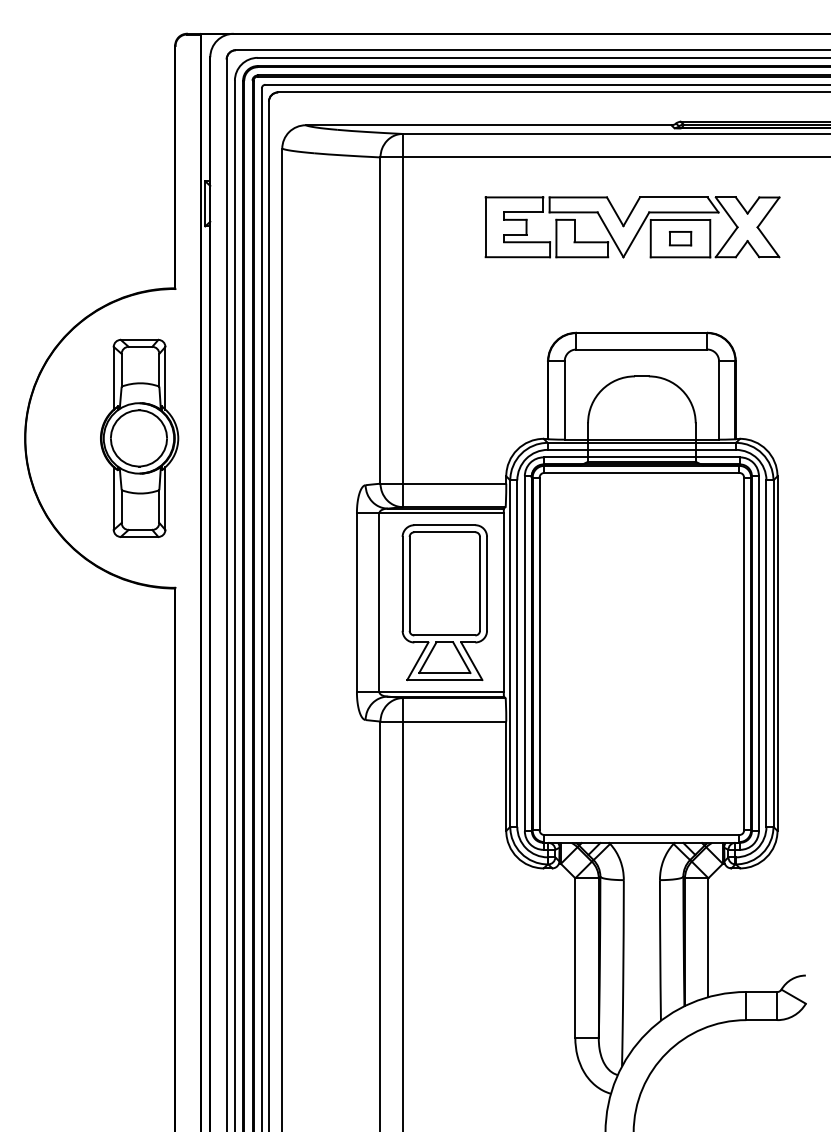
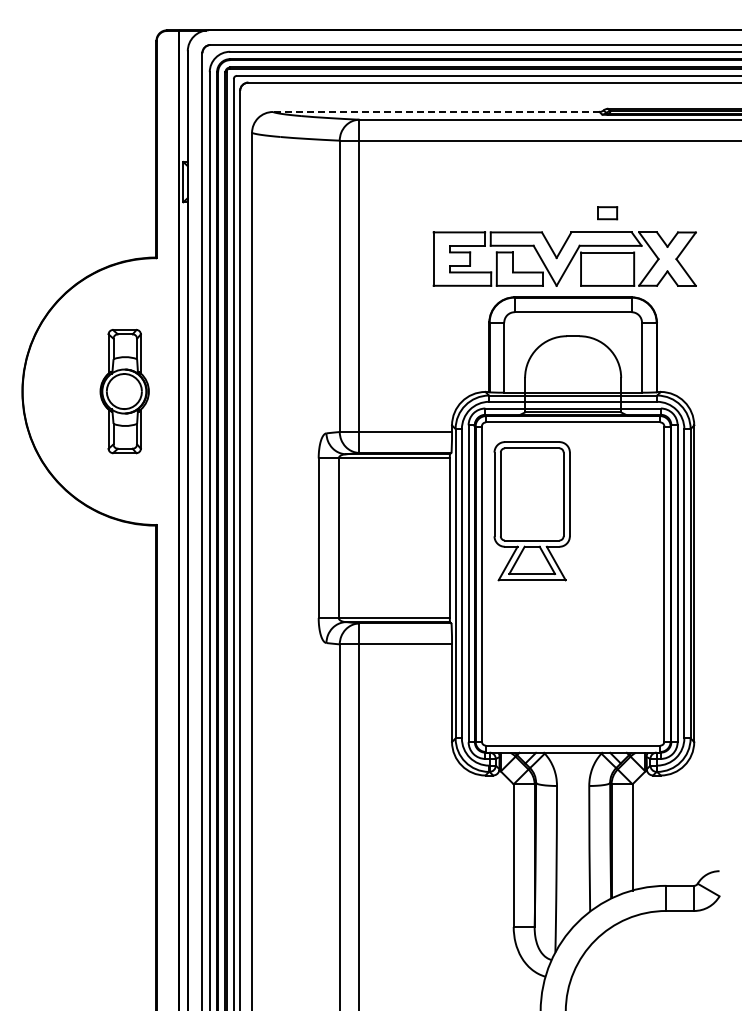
line: (487, 125) -> (435, 112), solid -> dashed
part: (632, 226) -> (564, 258), moved
part: (139, 438) -> (124, 391), size x0.7
part: (444, 602) -> (531, 511), moved

